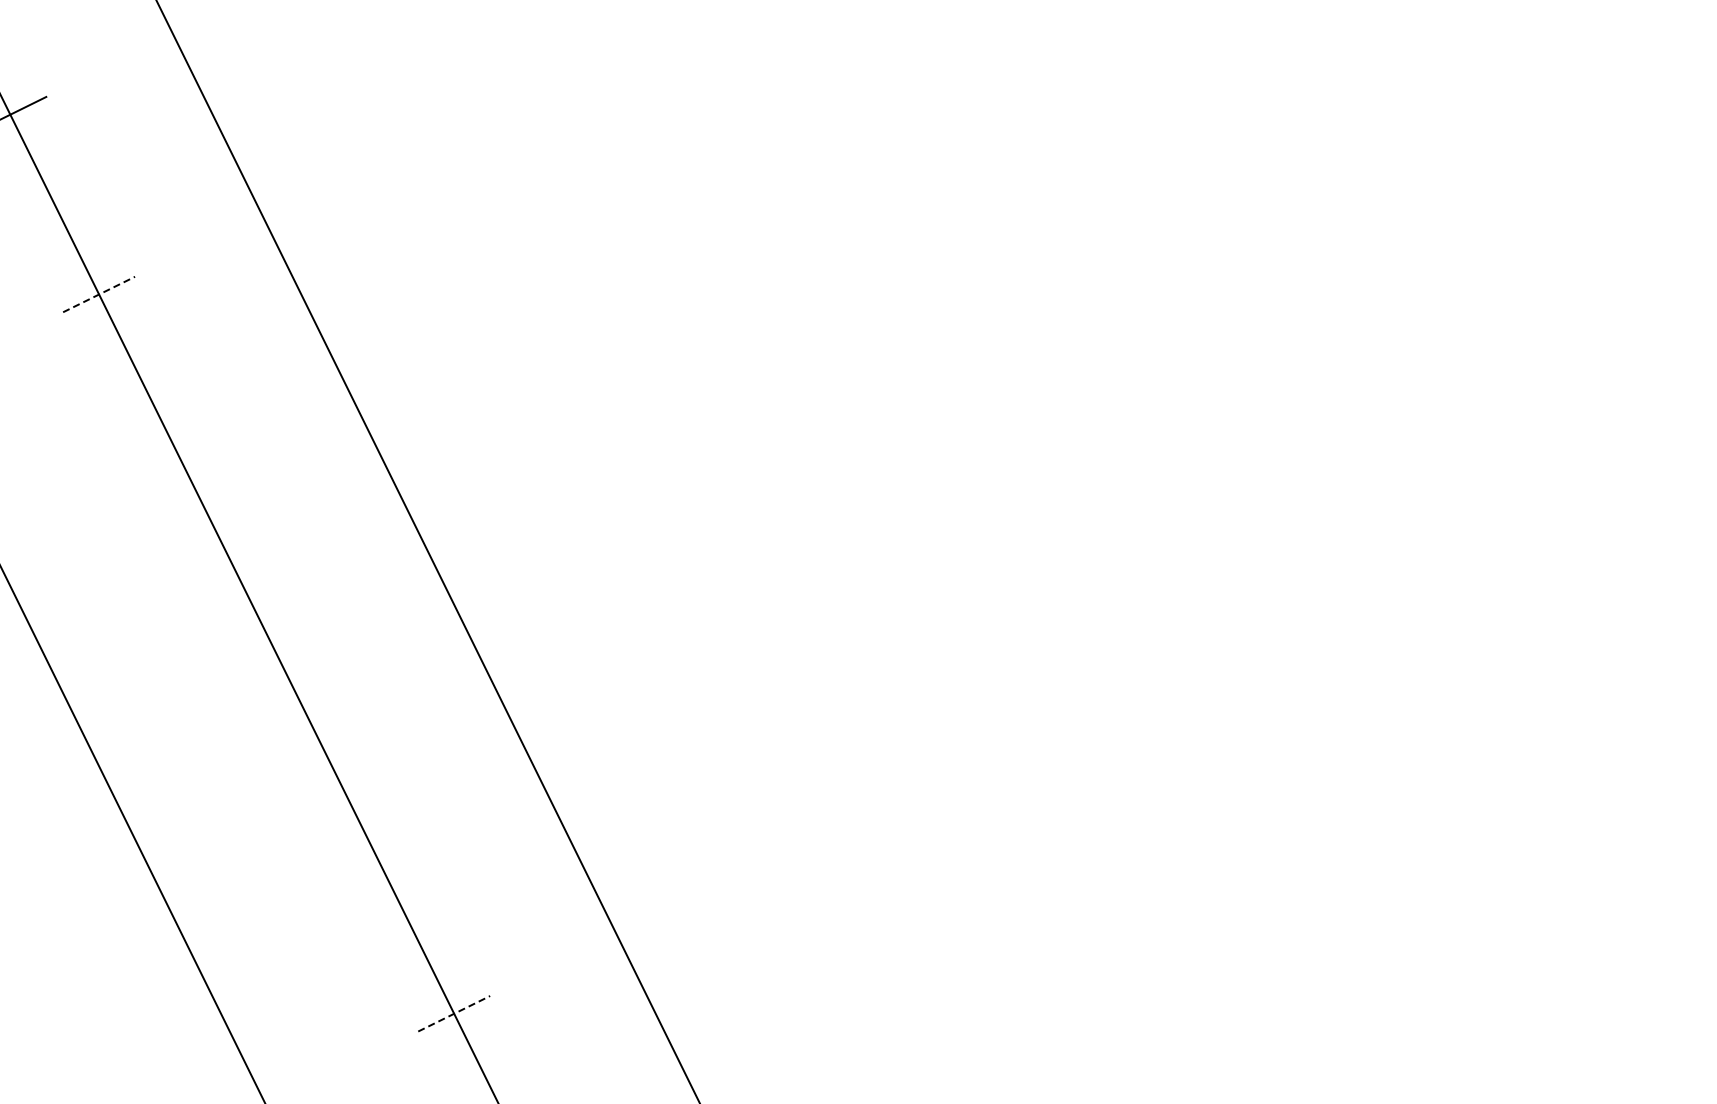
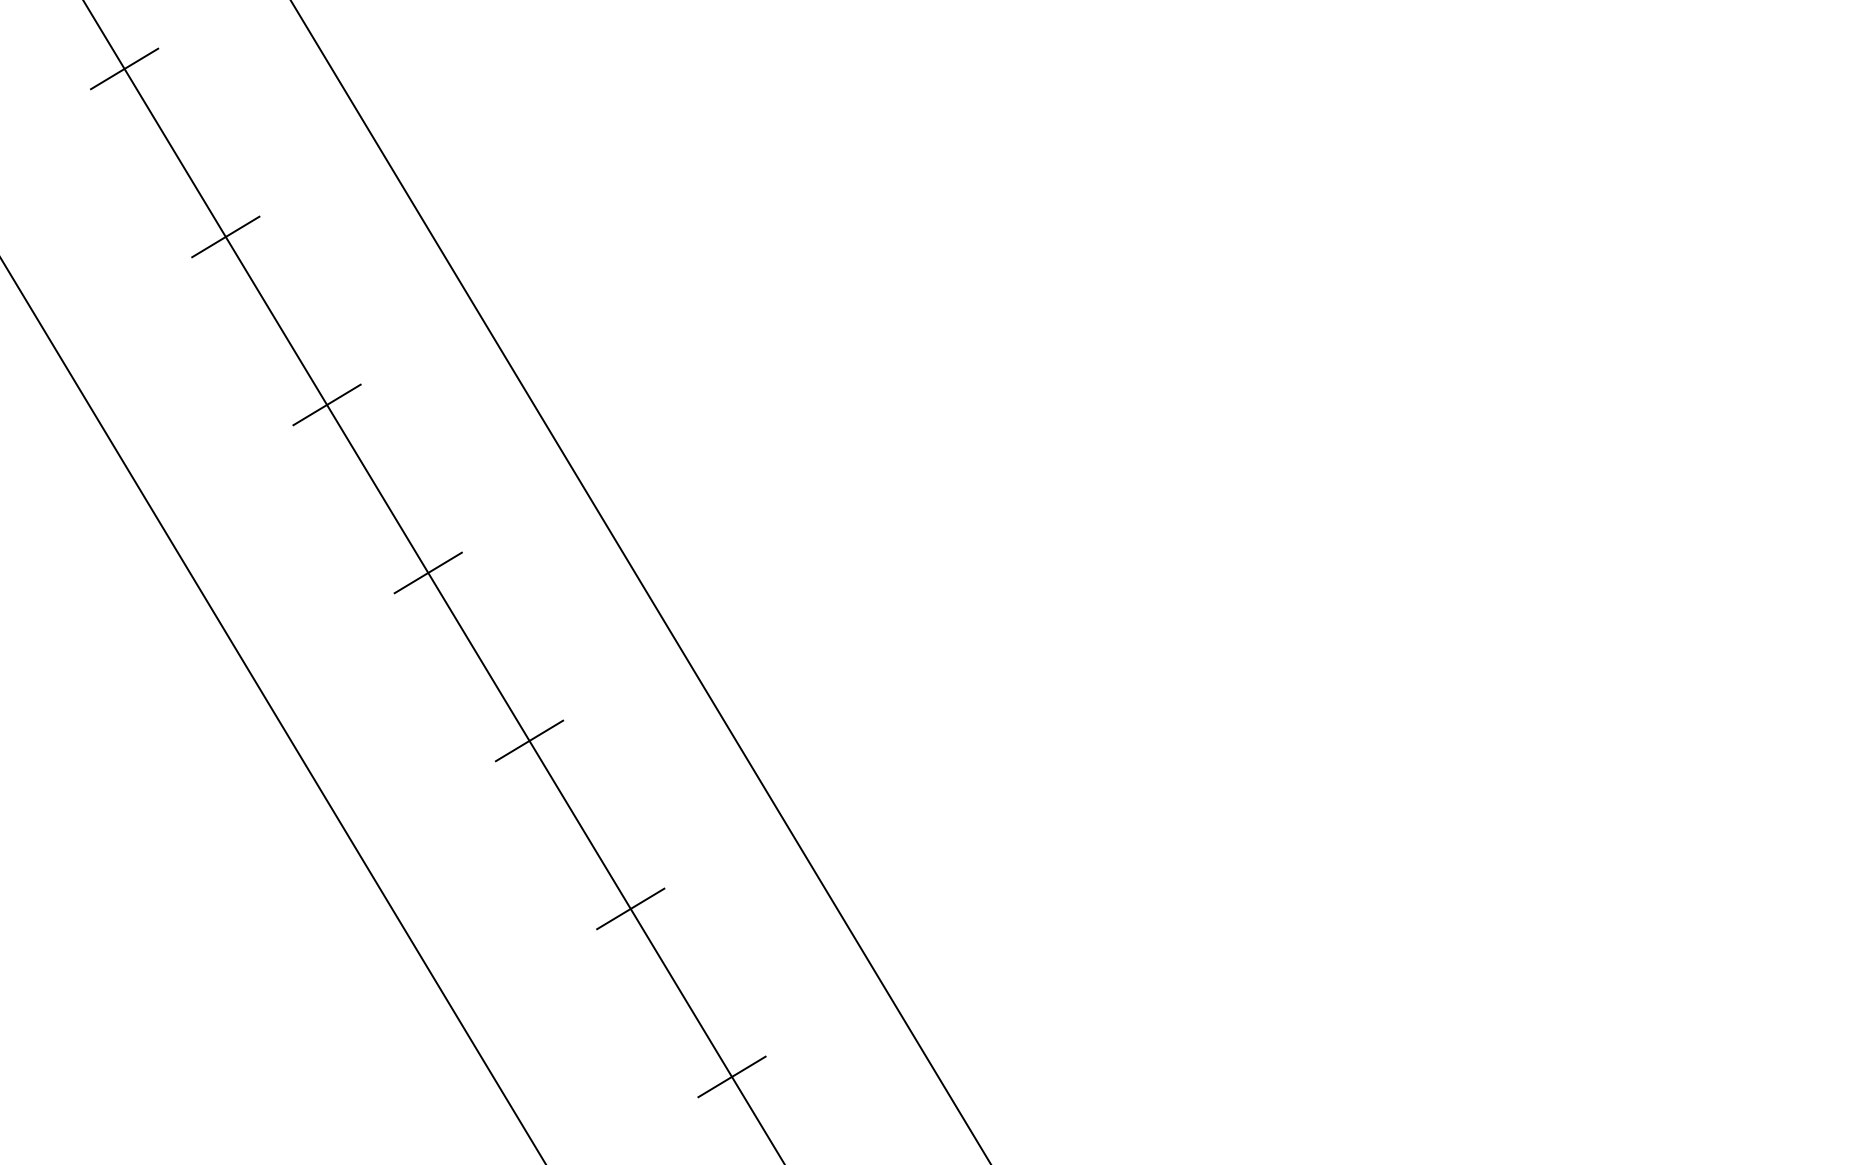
line: (99, 294) -> (327, 404), dashed -> solid
line: (187, 473) -> (427, 572), added
line: (276, 653) -> (529, 740), added
line: (365, 833) -> (630, 908), added
line: (454, 1013) -> (732, 1076), dashed -> solid

